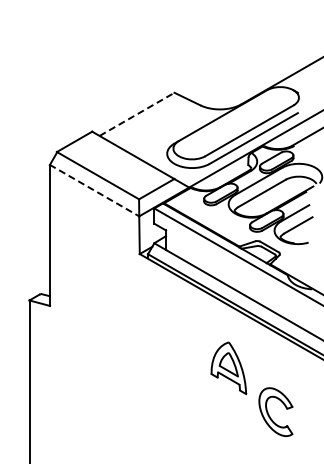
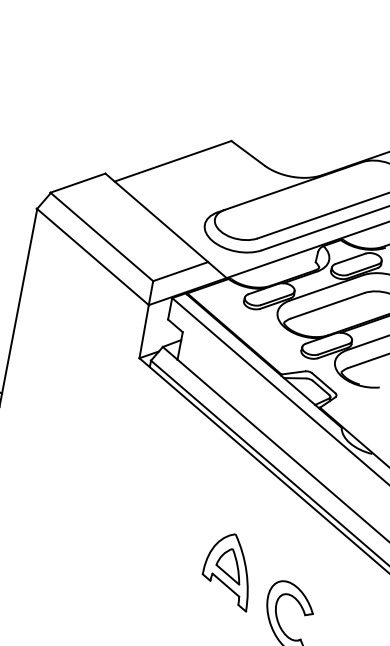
line: (137, 114) -> (173, 161), dashed -> solid
line: (94, 190) -> (92, 256), dashed -> solid
part: (228, 368) -> (228, 570), moved

